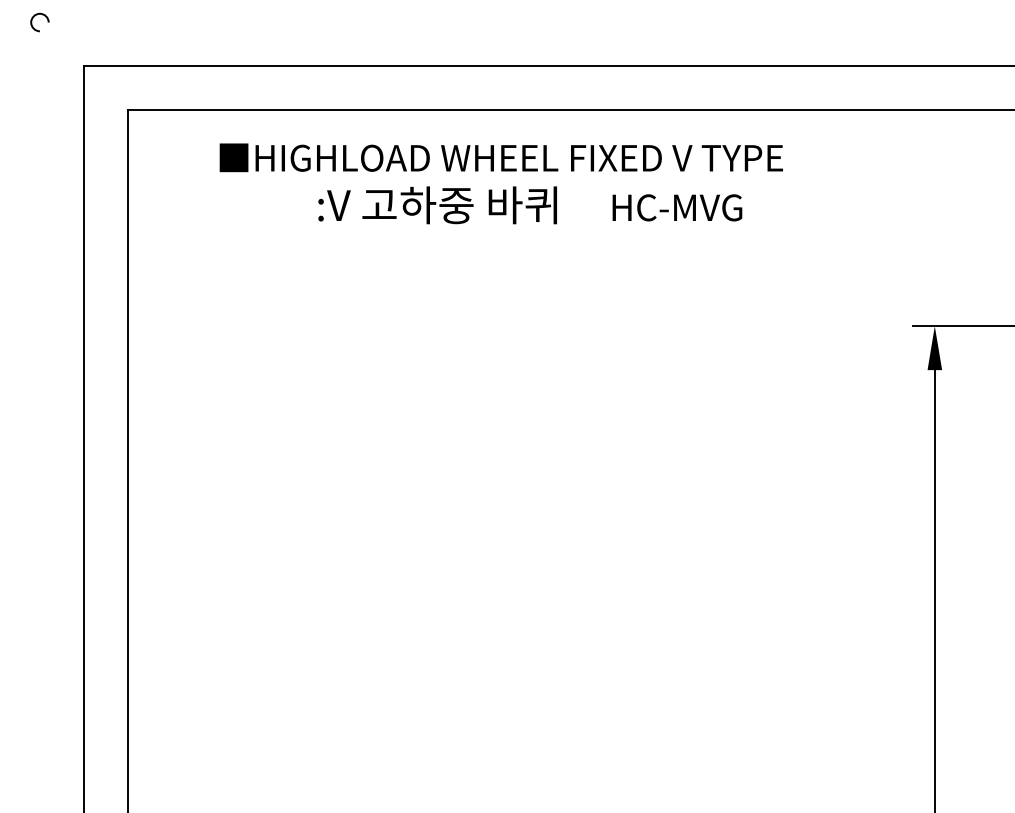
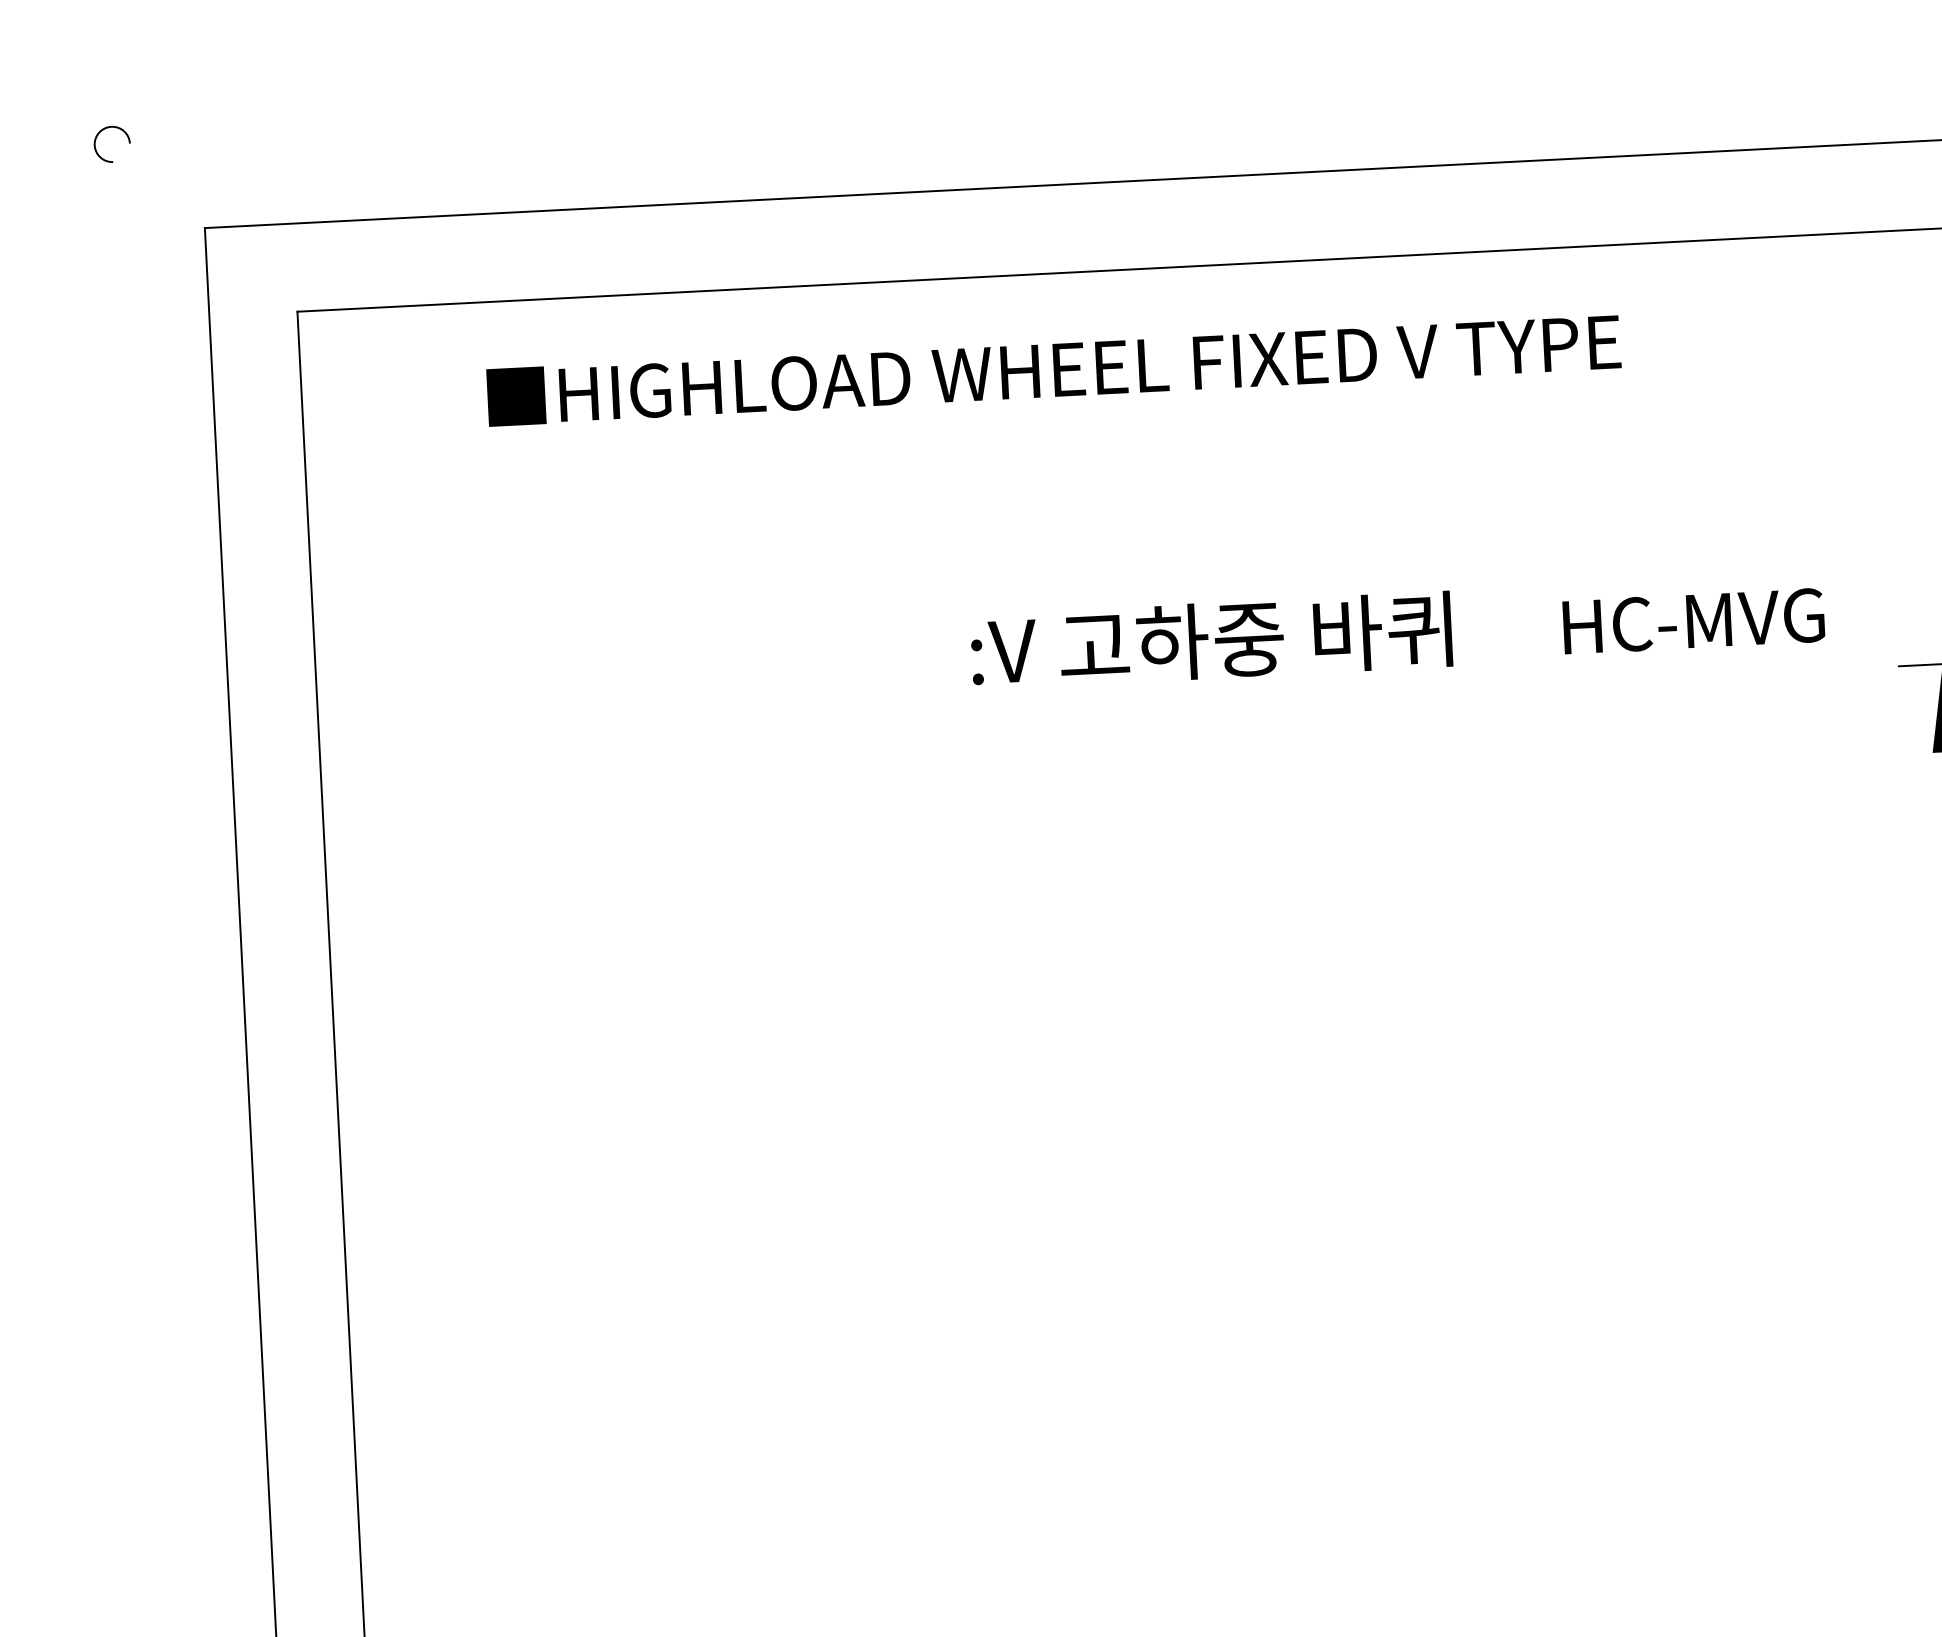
text: (530, 205) -> (1398, 631), moved

